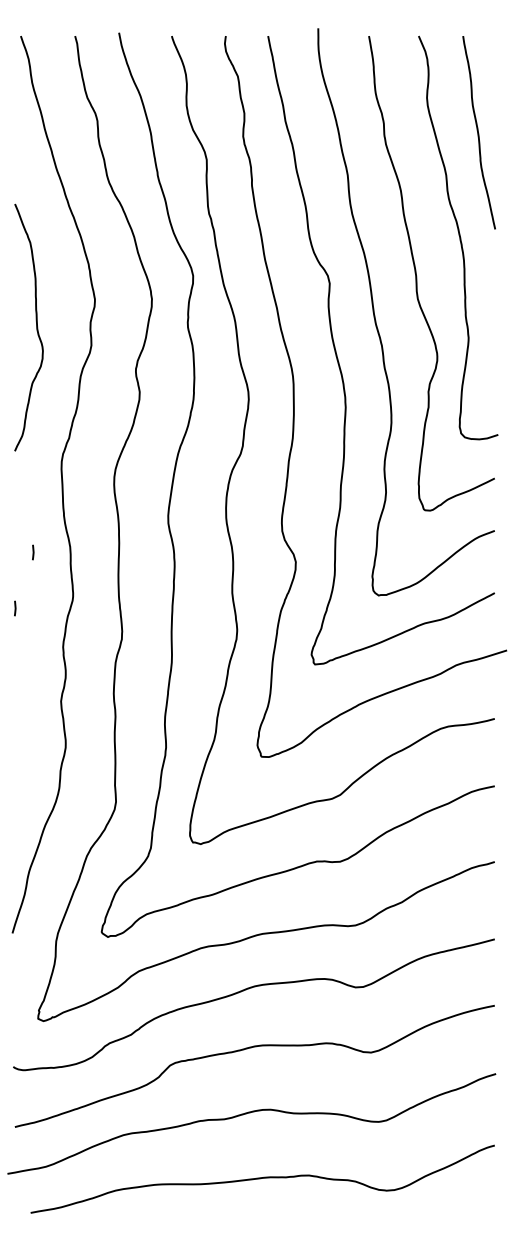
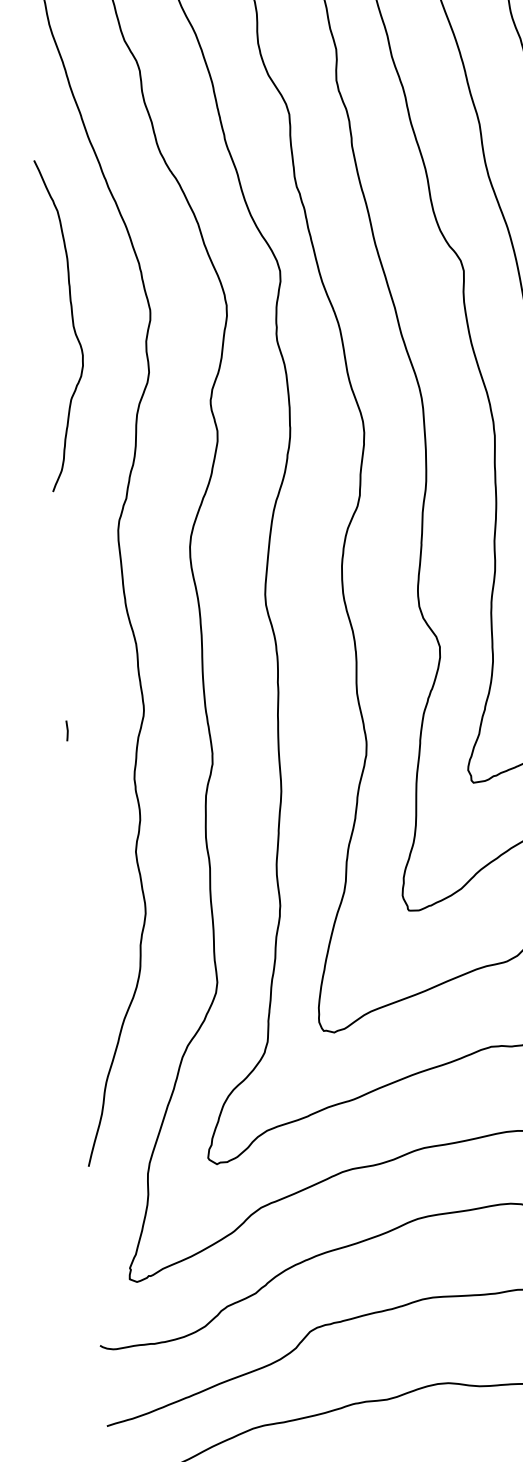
curve: (36, 327) -> (72, 324), moved
line: (33, 552) -> (87, 654), removed

